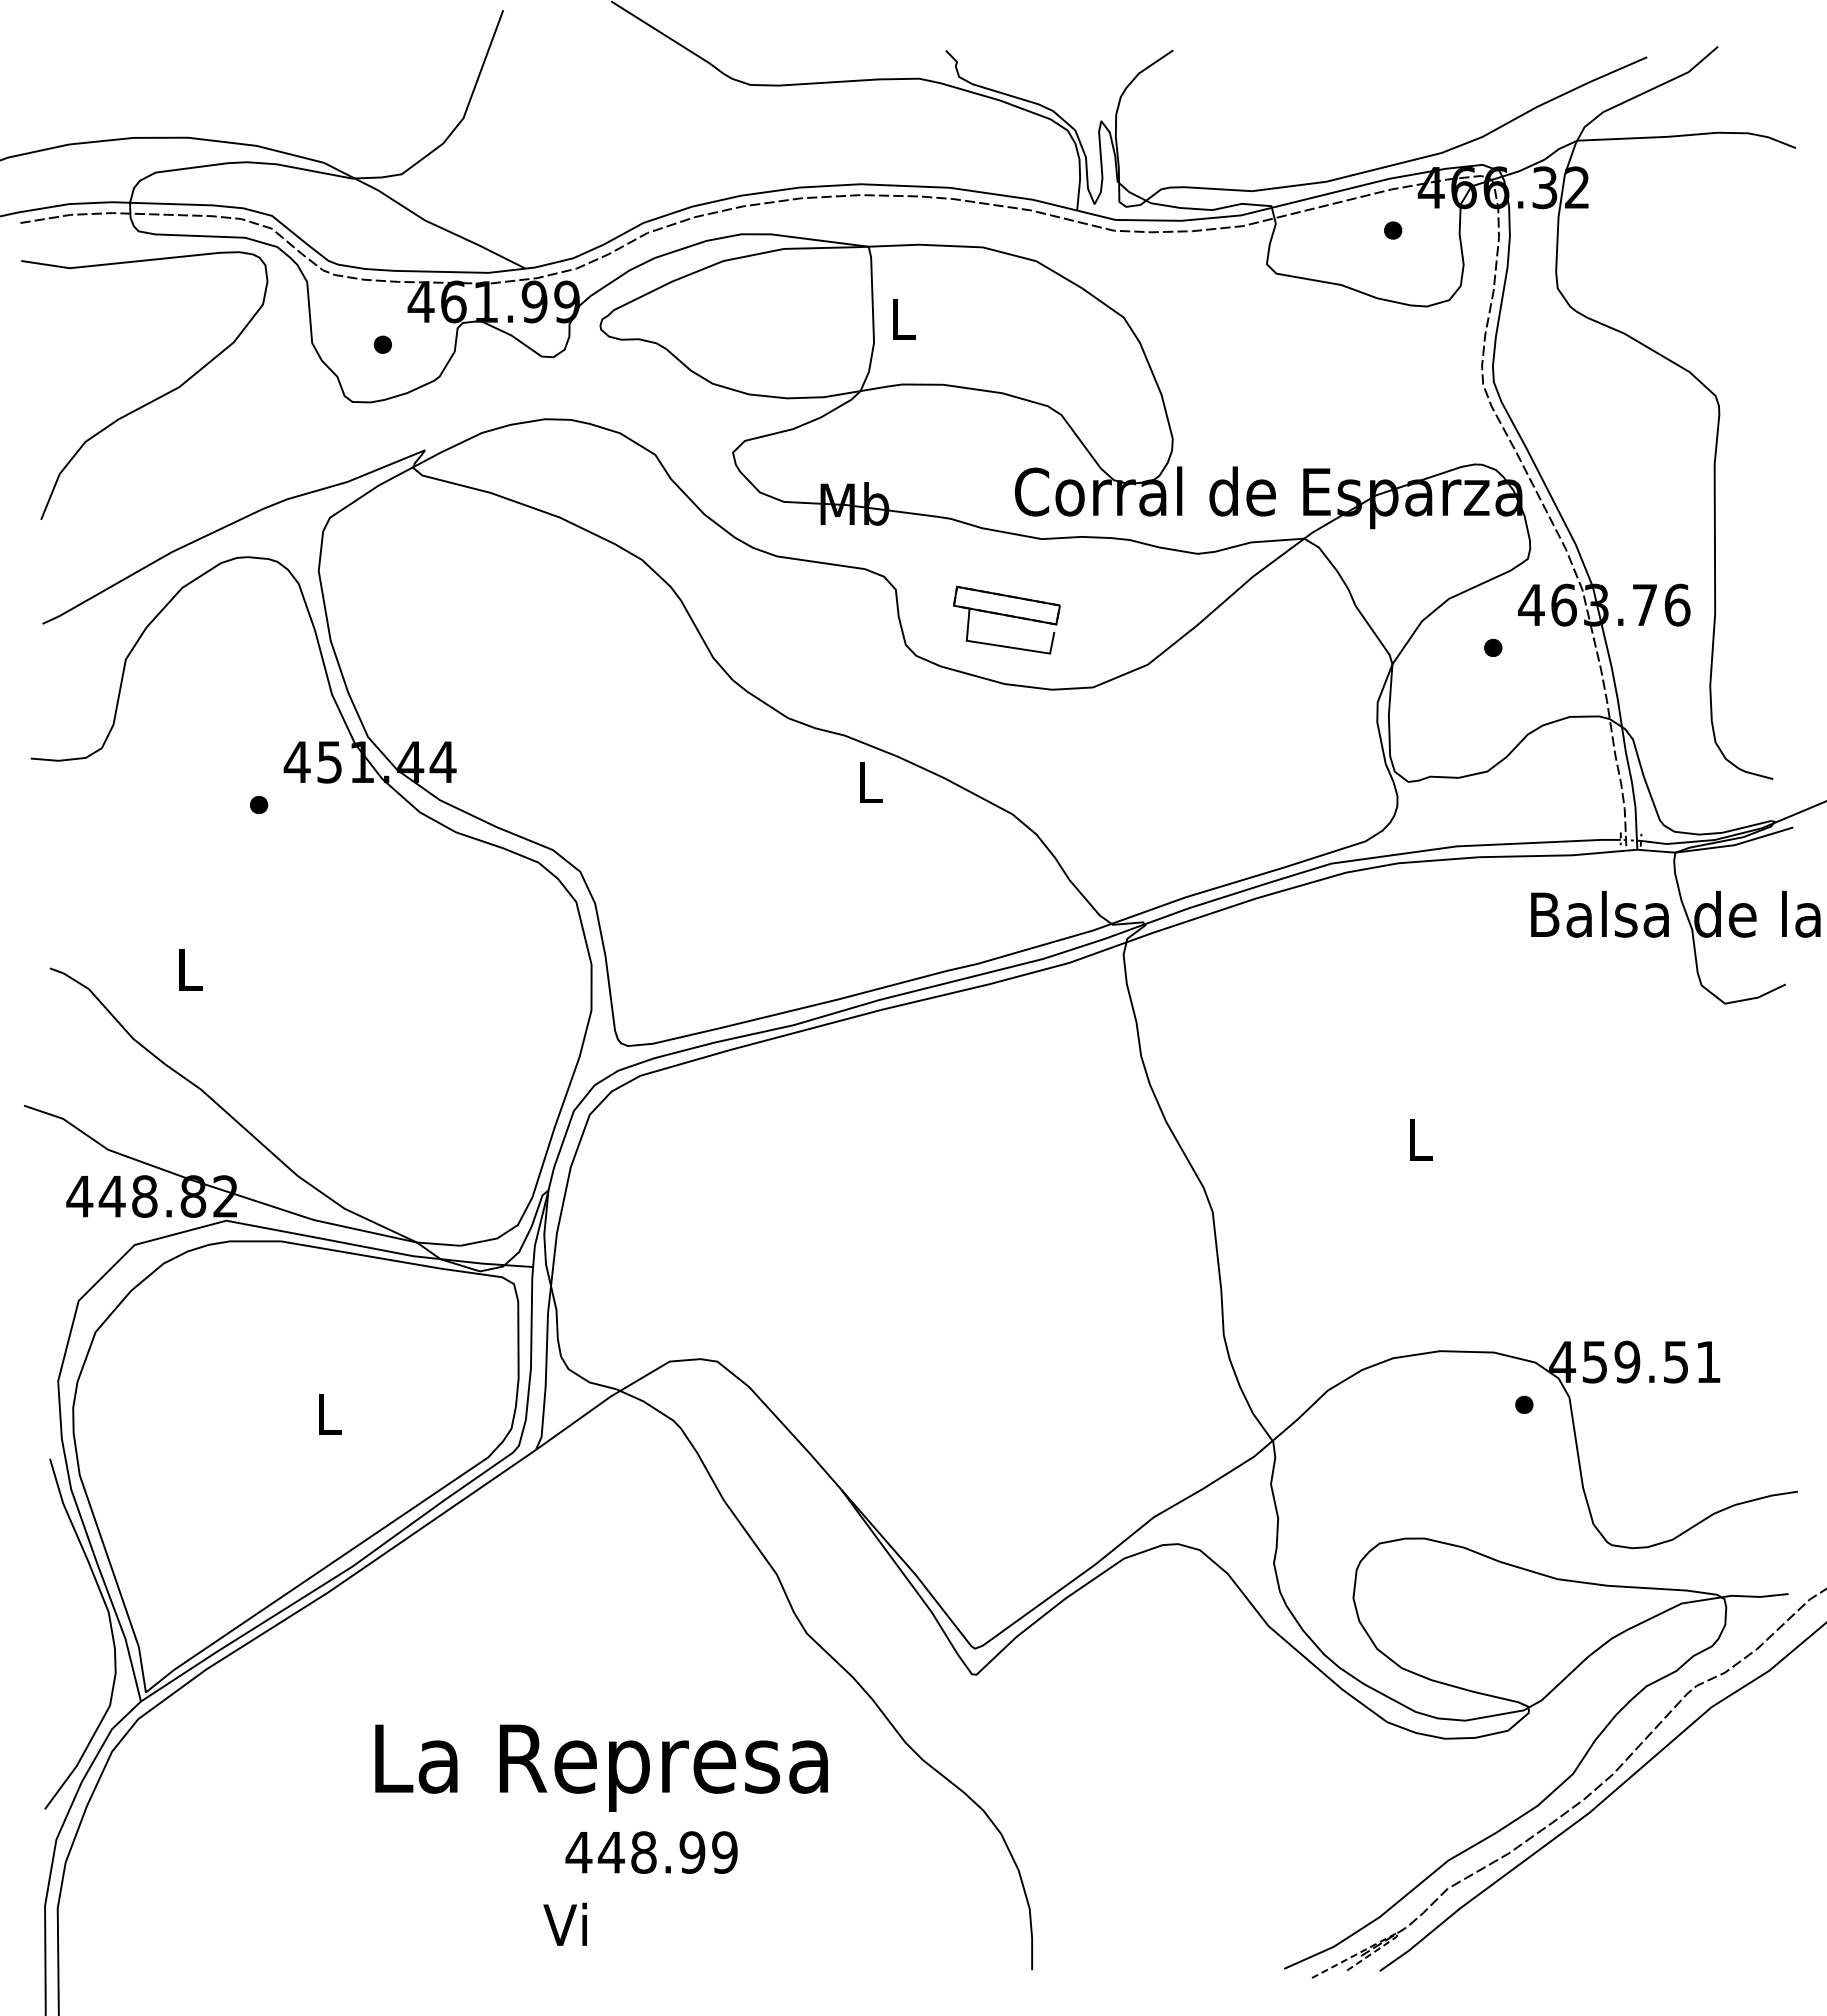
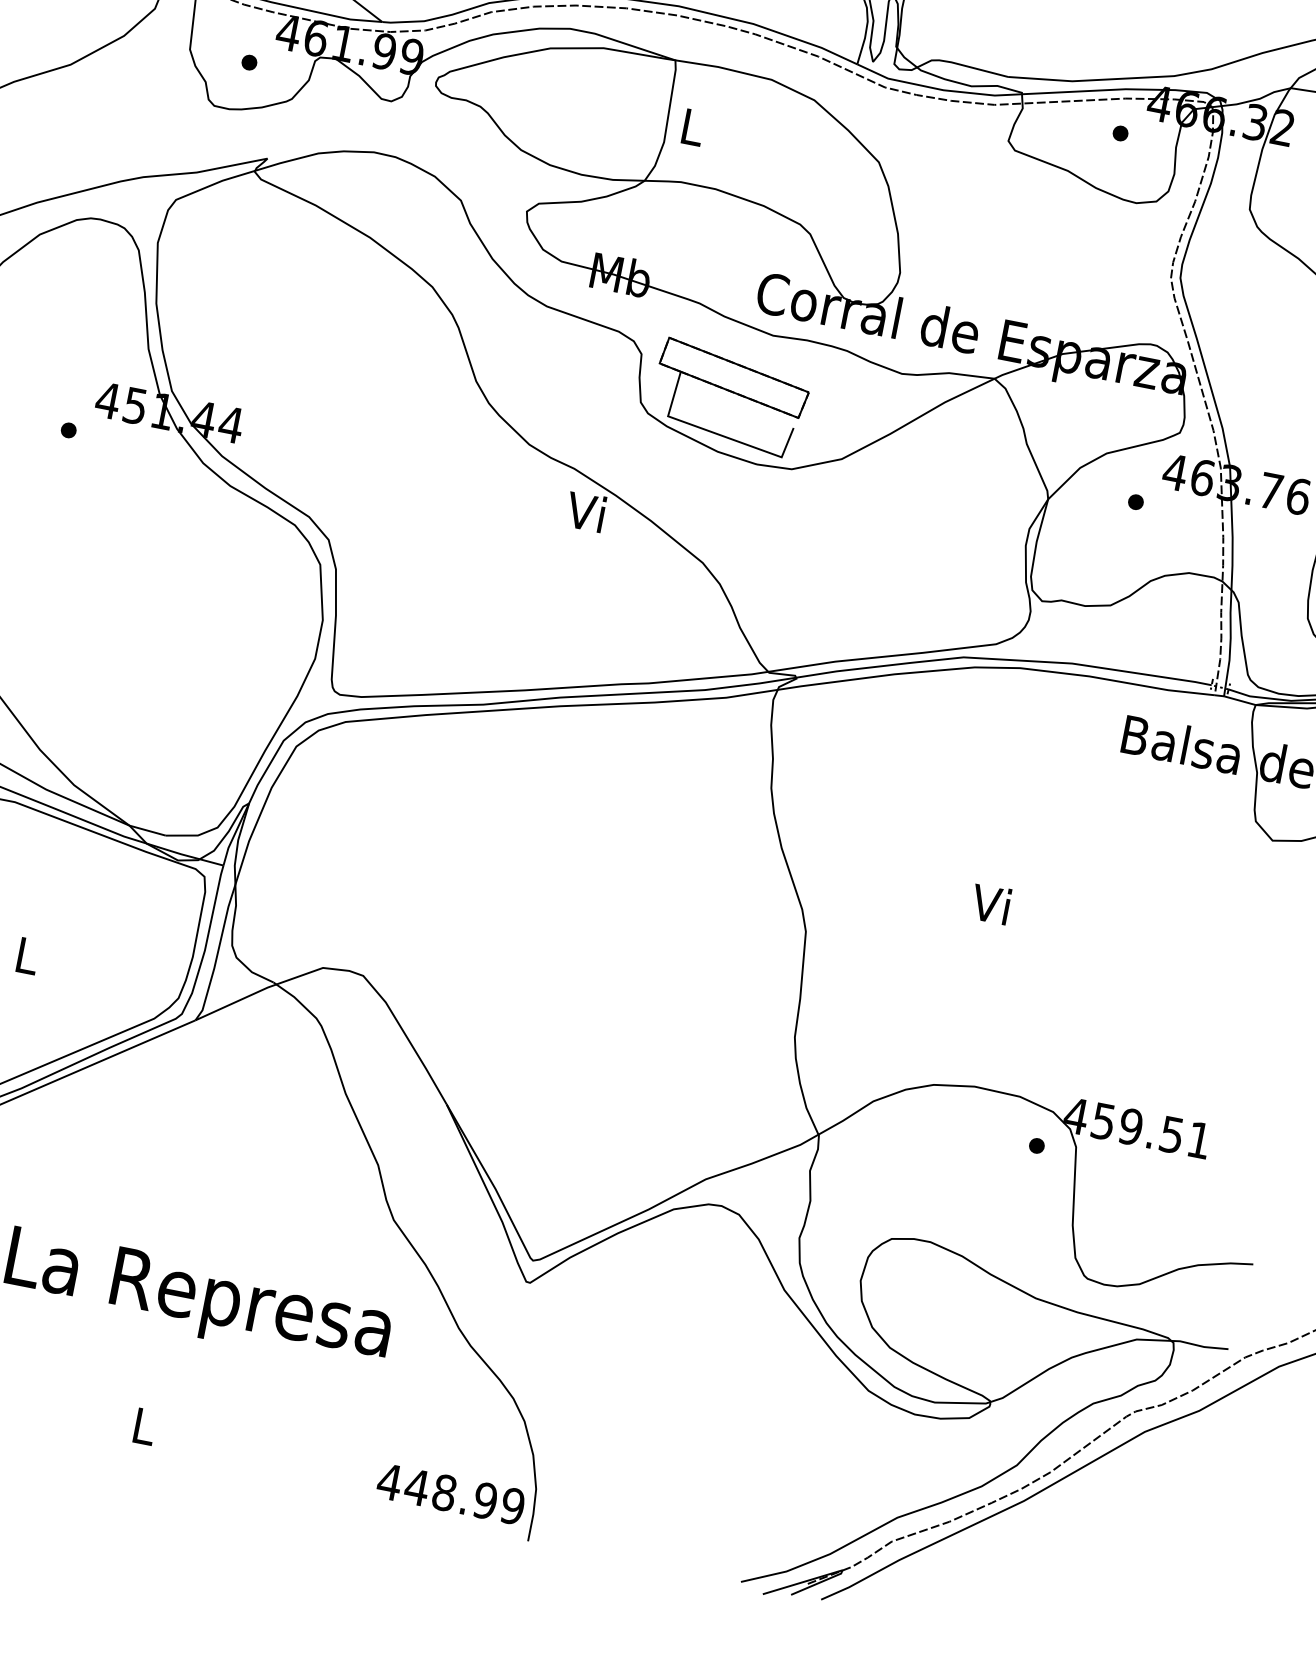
part: (1006, 619) -> (730, 397), size x1.67
text: (866, 781) -> (585, 511), L -> Vi
text: (1417, 1138) -> (990, 903), L -> Vi
text: (651, 1852) -> (450, 1494), moved
text: (564, 1923) -> (141, 1424), Vi -> L
line: (1386, 1938) -> (832, 1573), dashed -> solid

